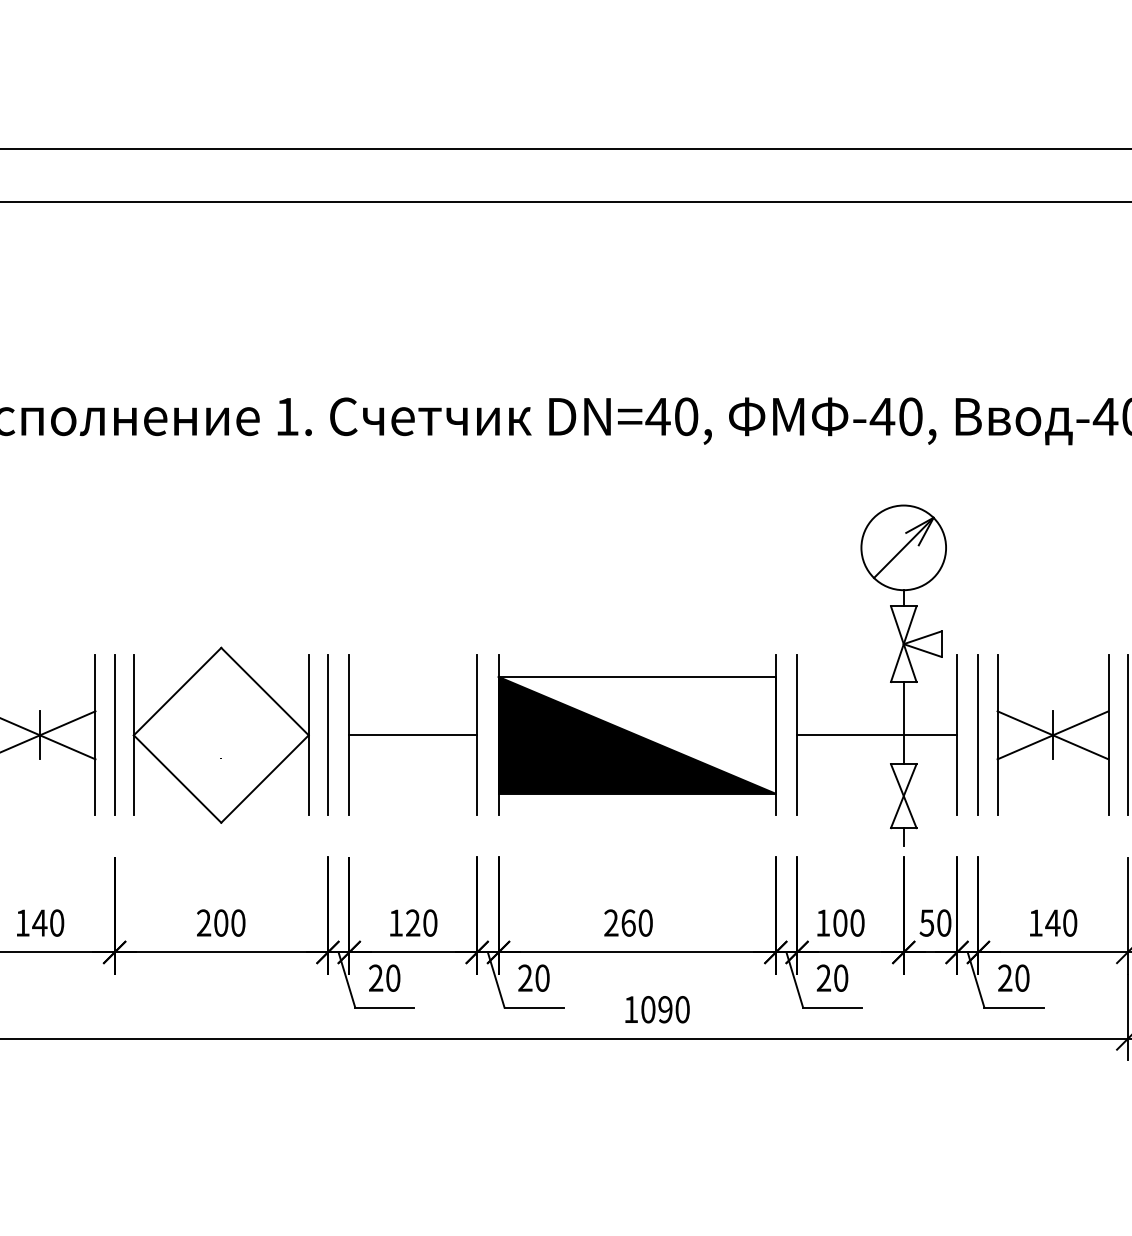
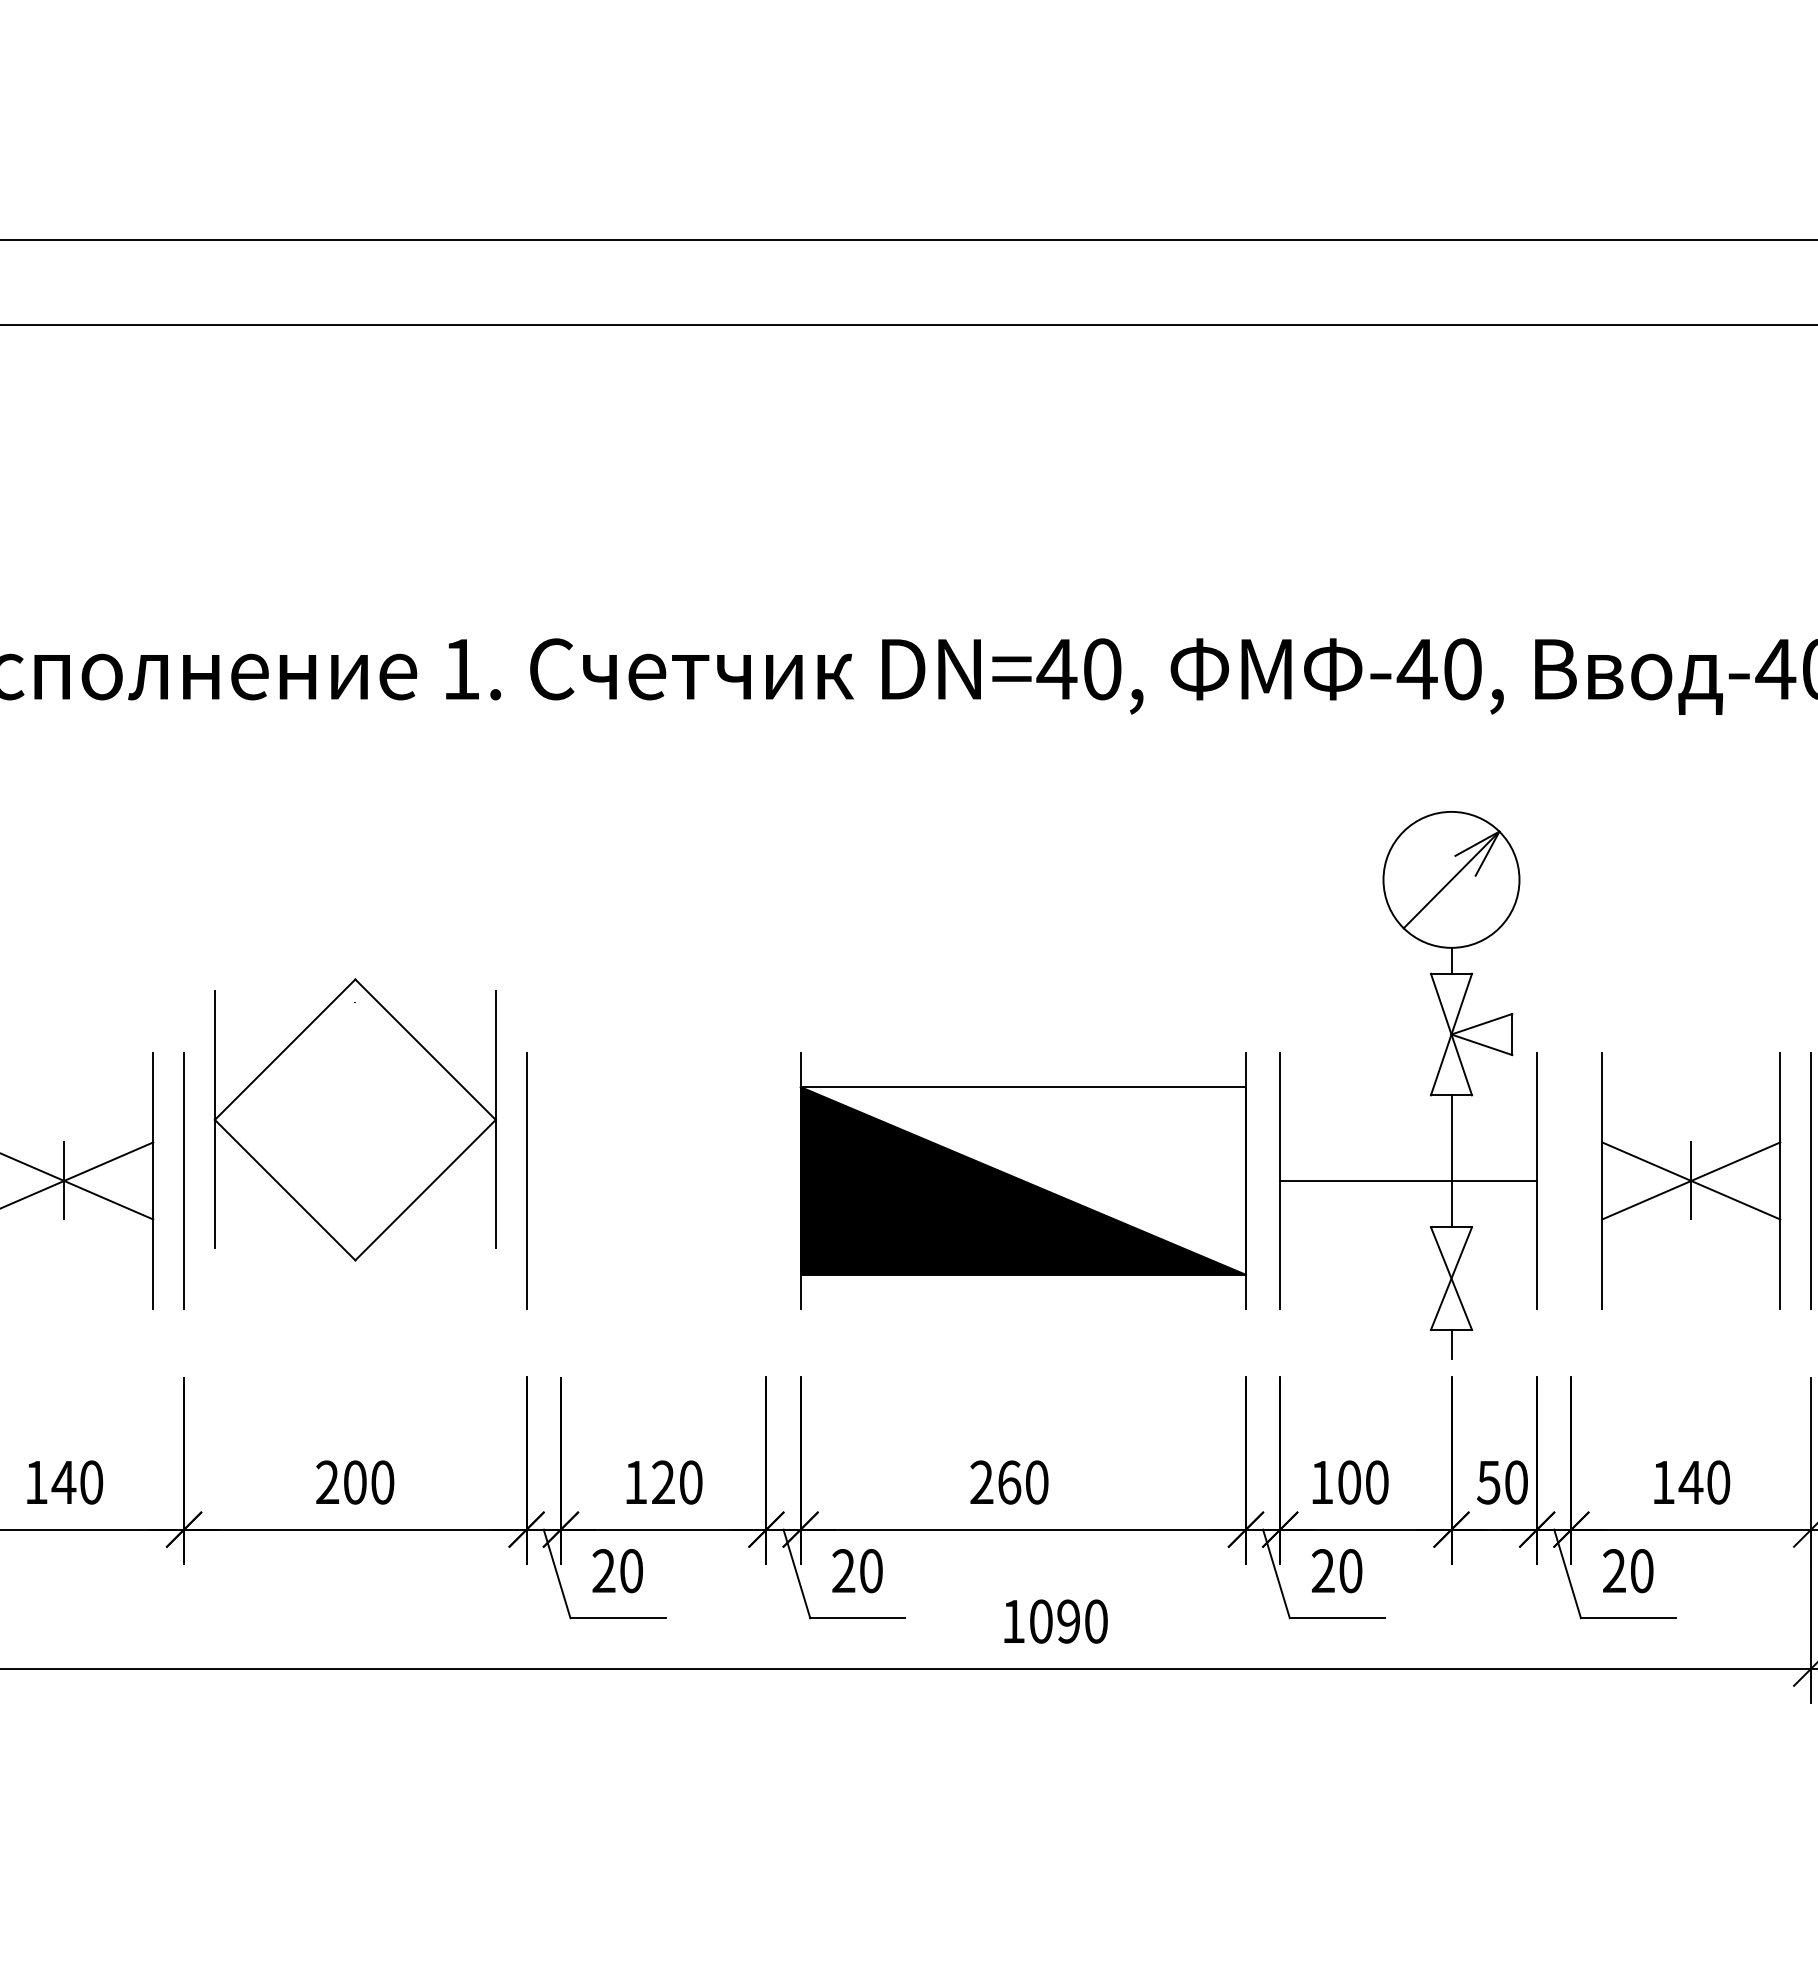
part: (220, 734) -> (354, 1118), moved
part: (412, 734) -> (662, 1179), removed
line: (978, 735) -> (1571, 1181), removed

